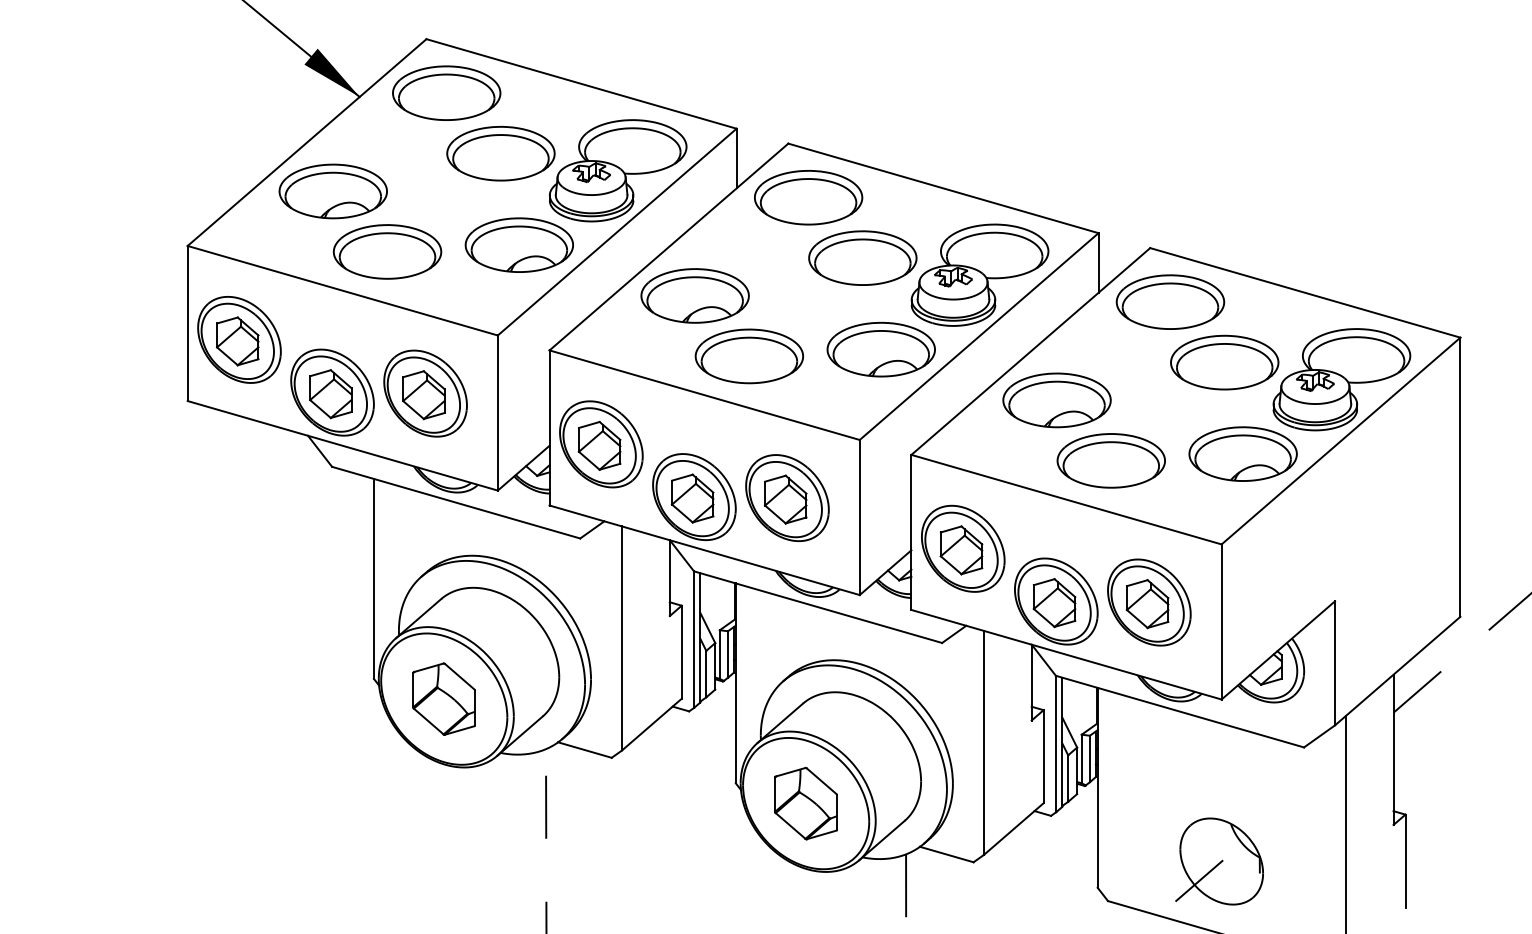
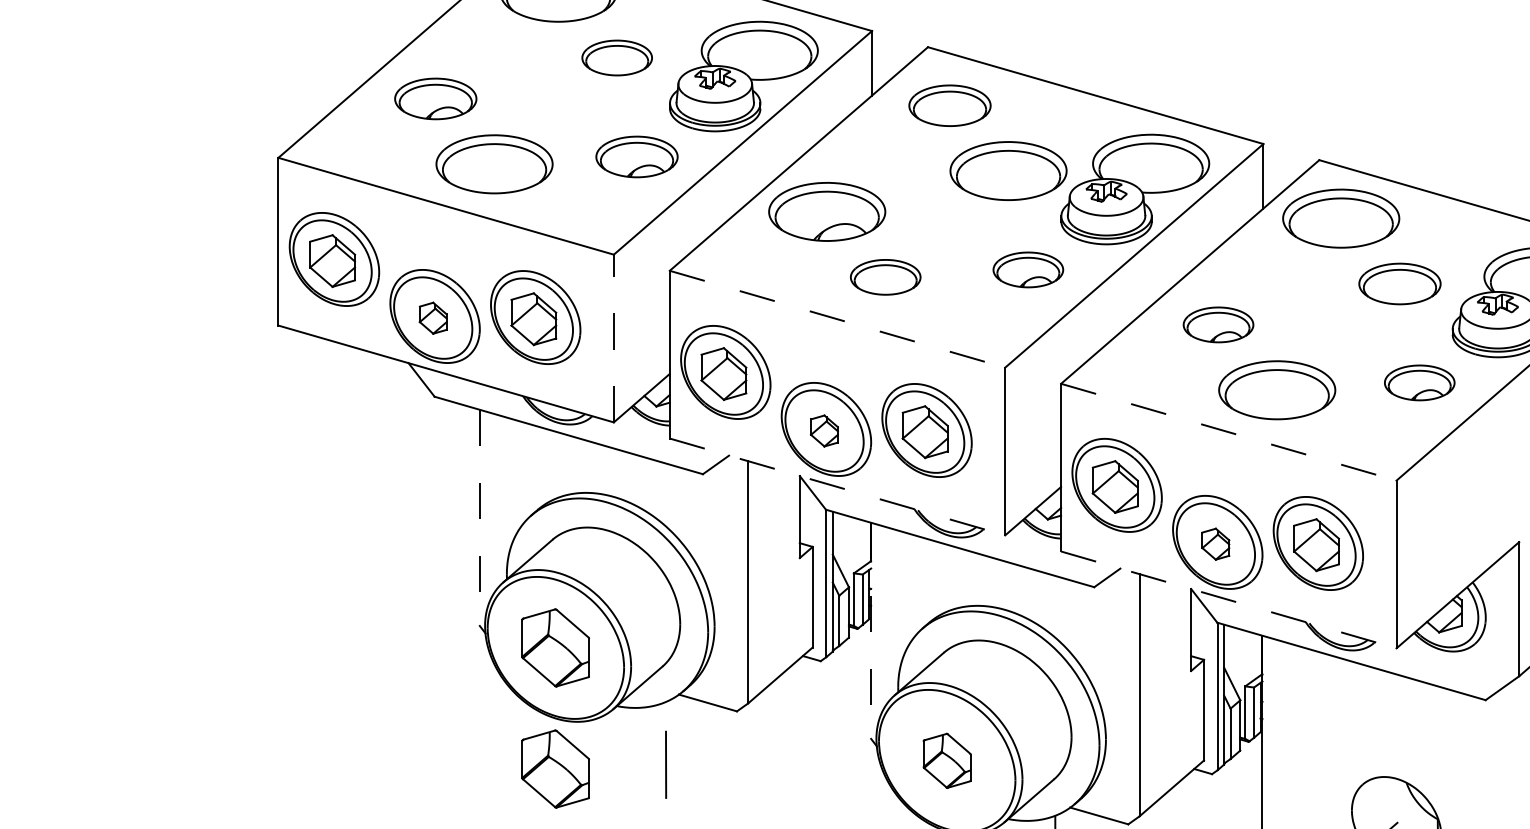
part: (500, 153) -> (616, 57), size x0.6
part: (332, 191) -> (435, 98), size x0.7
part: (808, 197) -> (949, 105), size x0.7
part: (518, 244) -> (636, 156), size x0.7
part: (880, 349) -> (1027, 269), size x0.6
part: (748, 356) -> (884, 277), size x0.6
part: (1224, 362) -> (1399, 283), size x0.7
part: (330, 394) -> (432, 318), size x0.6
line: (705, 395) -> (838, 319), solid -> dashed
part: (1056, 400) -> (1217, 324), size x0.6
line: (497, 413) -> (613, 339), solid -> dashed
part: (1242, 453) -> (1419, 382), size x0.6
part: (692, 498) -> (824, 430), size x0.6
line: (1067, 499) -> (1229, 432), solid -> dashed
line: (705, 550) -> (838, 487), solid -> dashed
line: (373, 578) -> (479, 517), solid -> dashed
part: (1054, 603) -> (1215, 544), size x0.6
line: (1067, 654) -> (1229, 599), solid -> dashed
line: (735, 683) -> (870, 631), solid -> dashed
part: (805, 803) -> (946, 760), size x0.7
part: (443, 810) -> (555, 768), added

